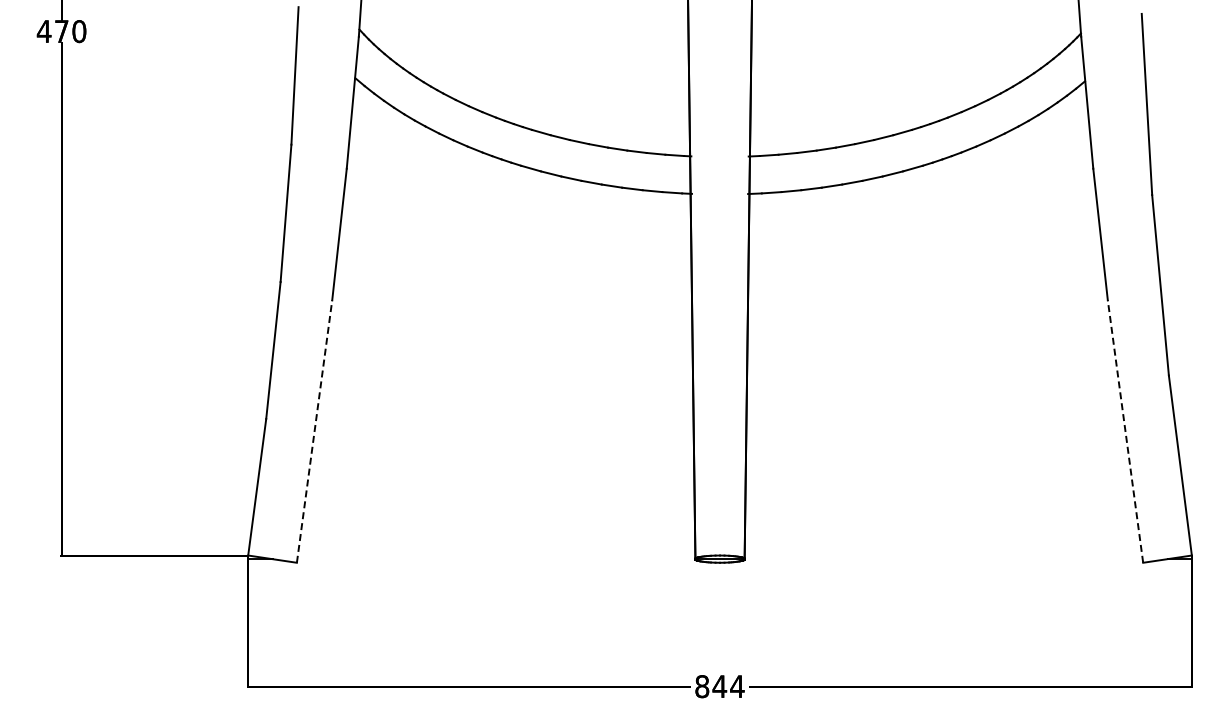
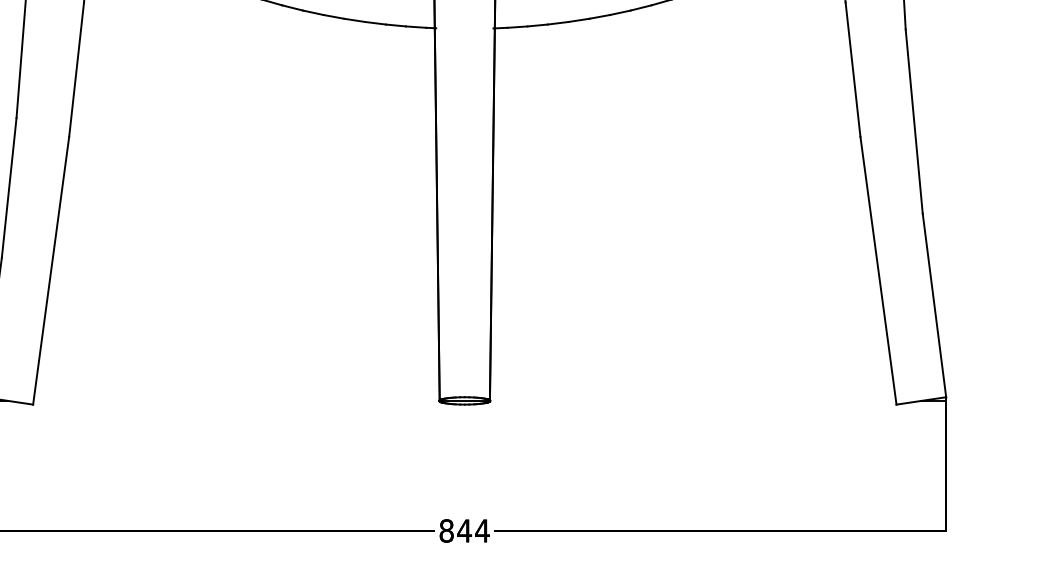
line: (314, 431) -> (51, 270), dashed -> solid
line: (1125, 431) -> (878, 270), dashed -> solid

